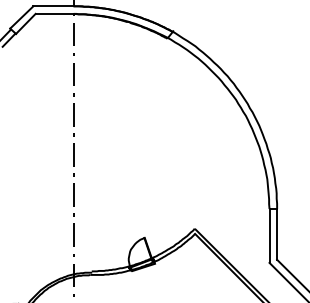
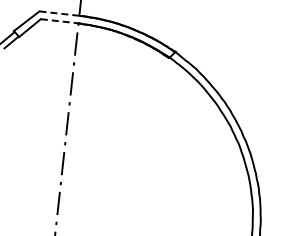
line: (53, 6) -> (59, 13), solid -> dashed
line: (55, 13) -> (60, 20), solid -> dashed

